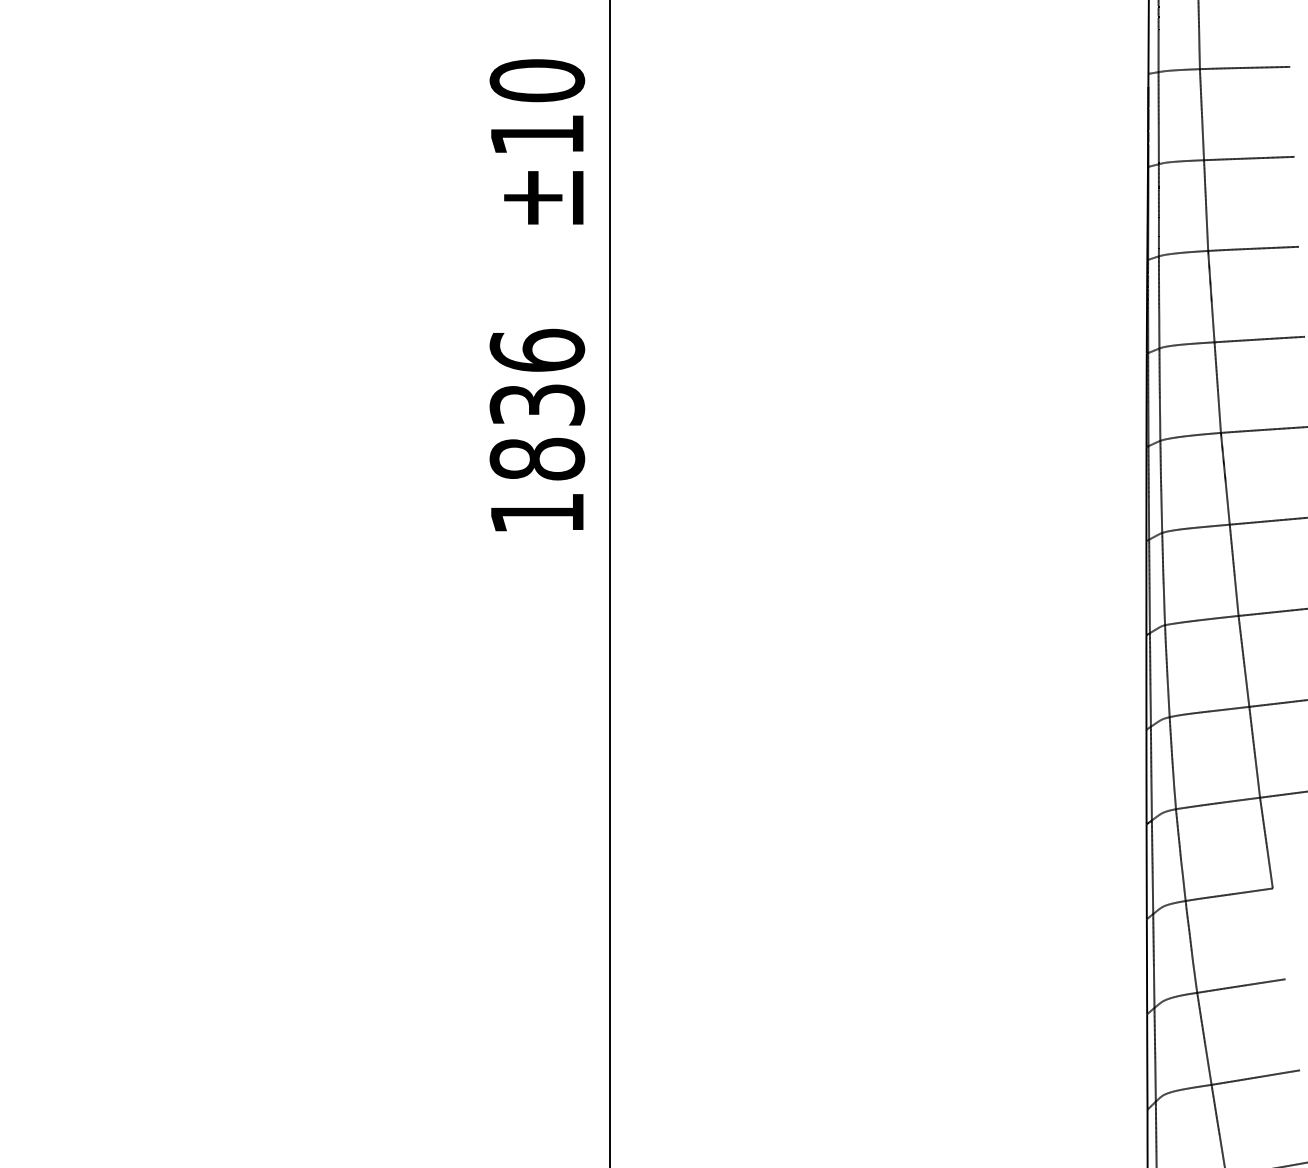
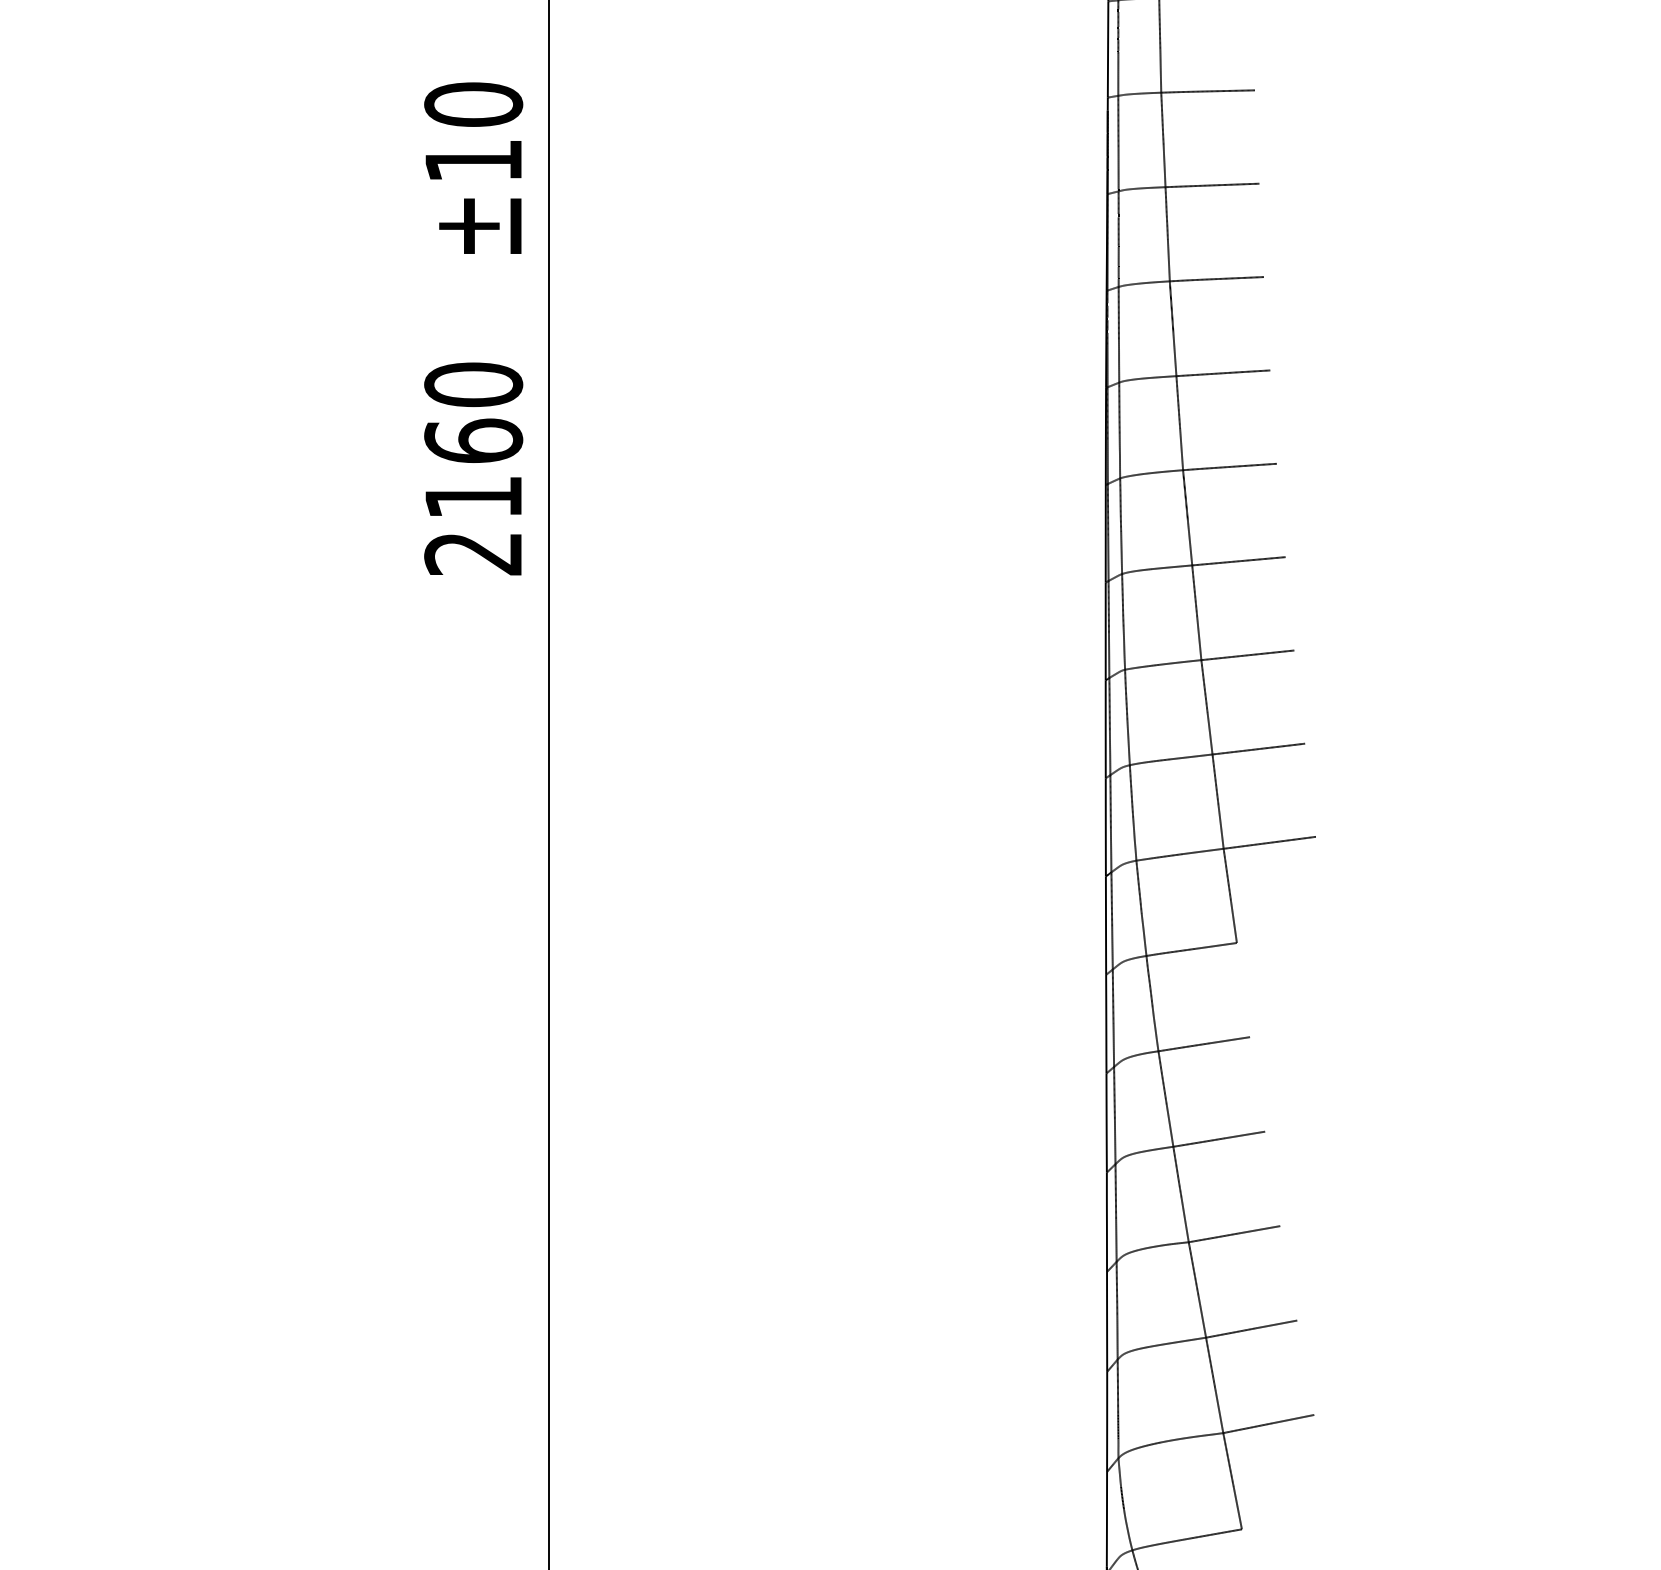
text: (537, 431) -> (473, 468), 1836 -> 2160

